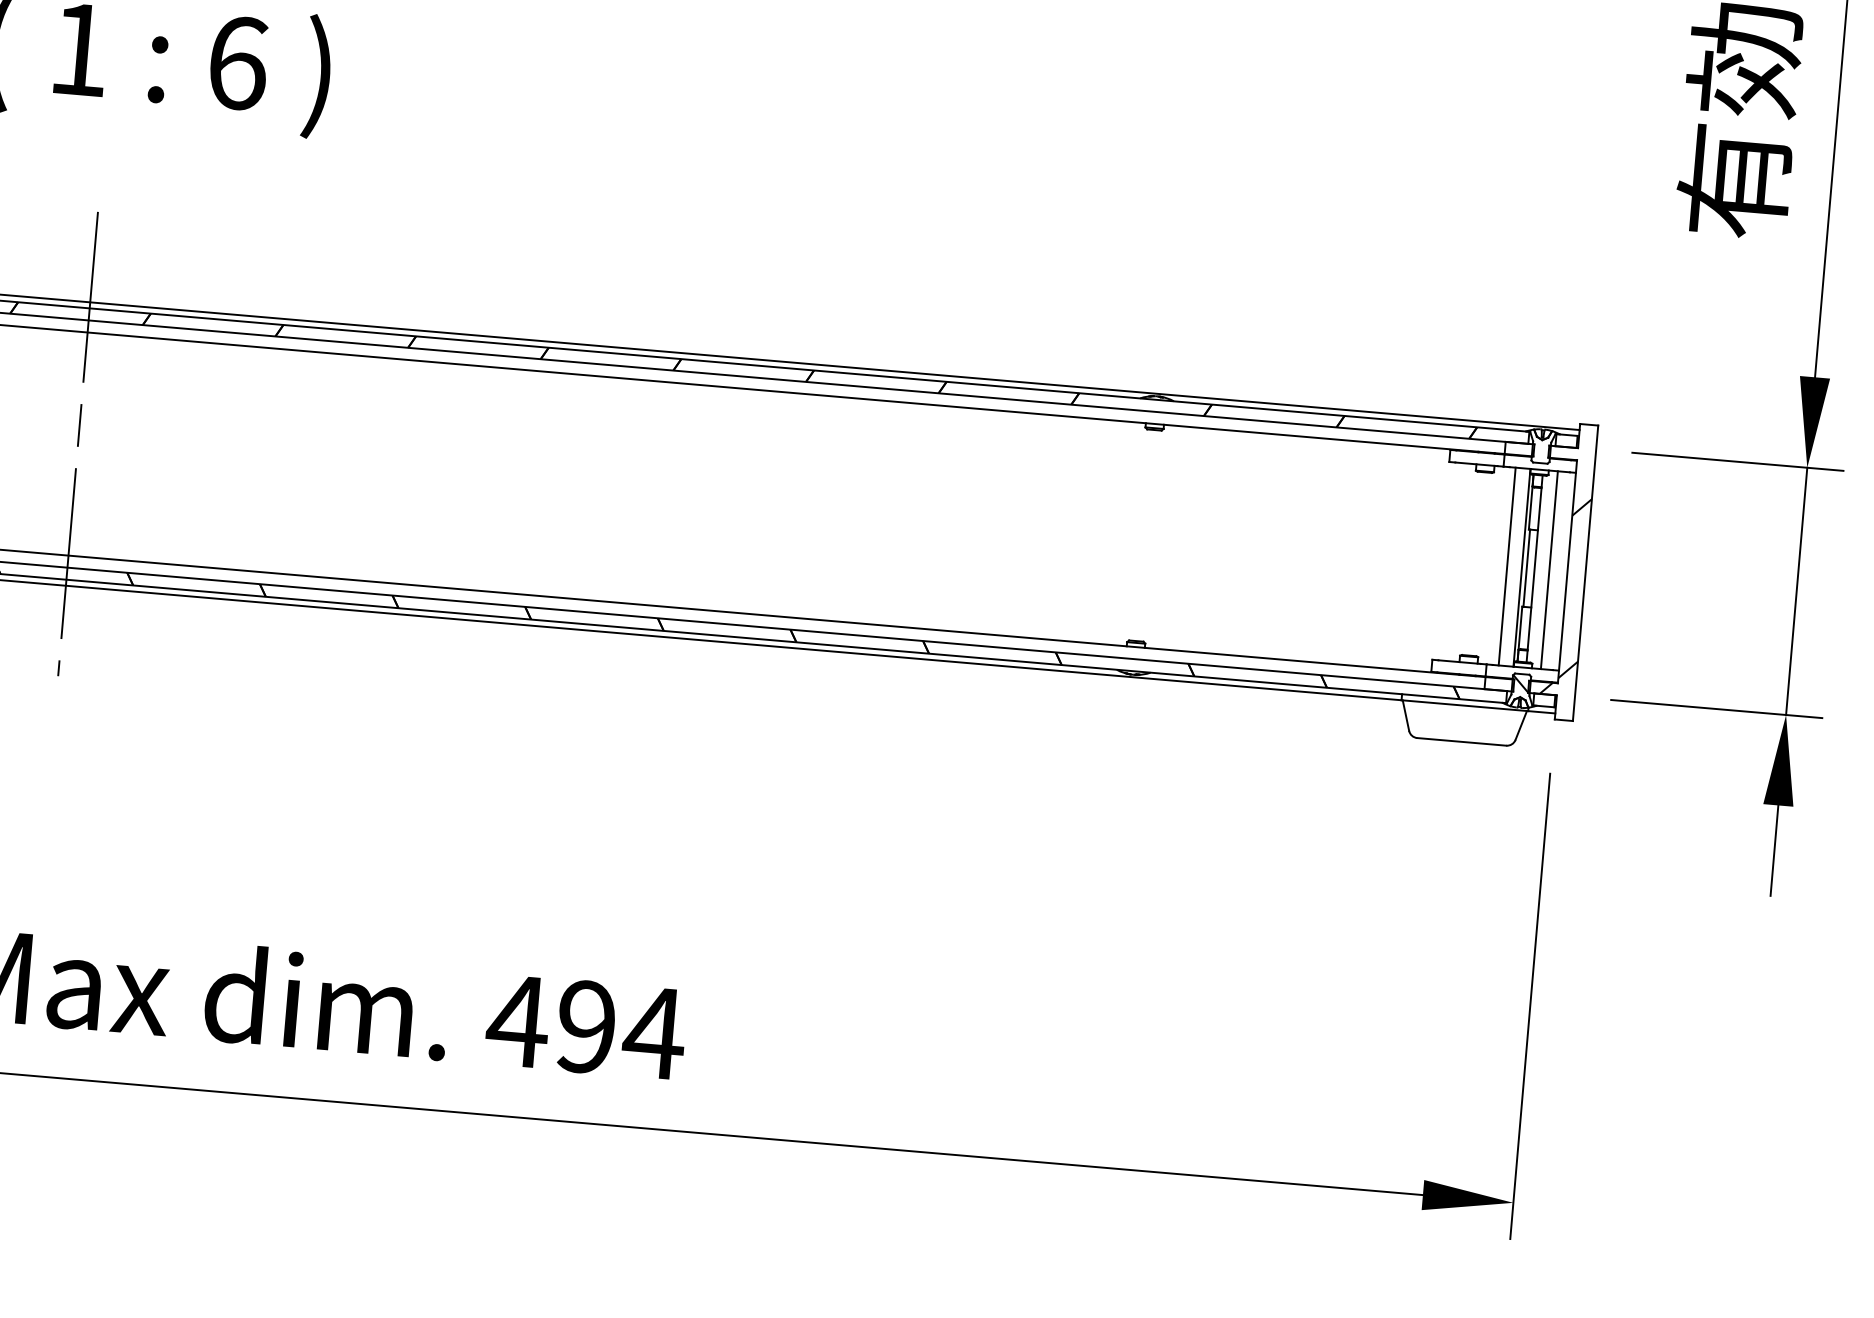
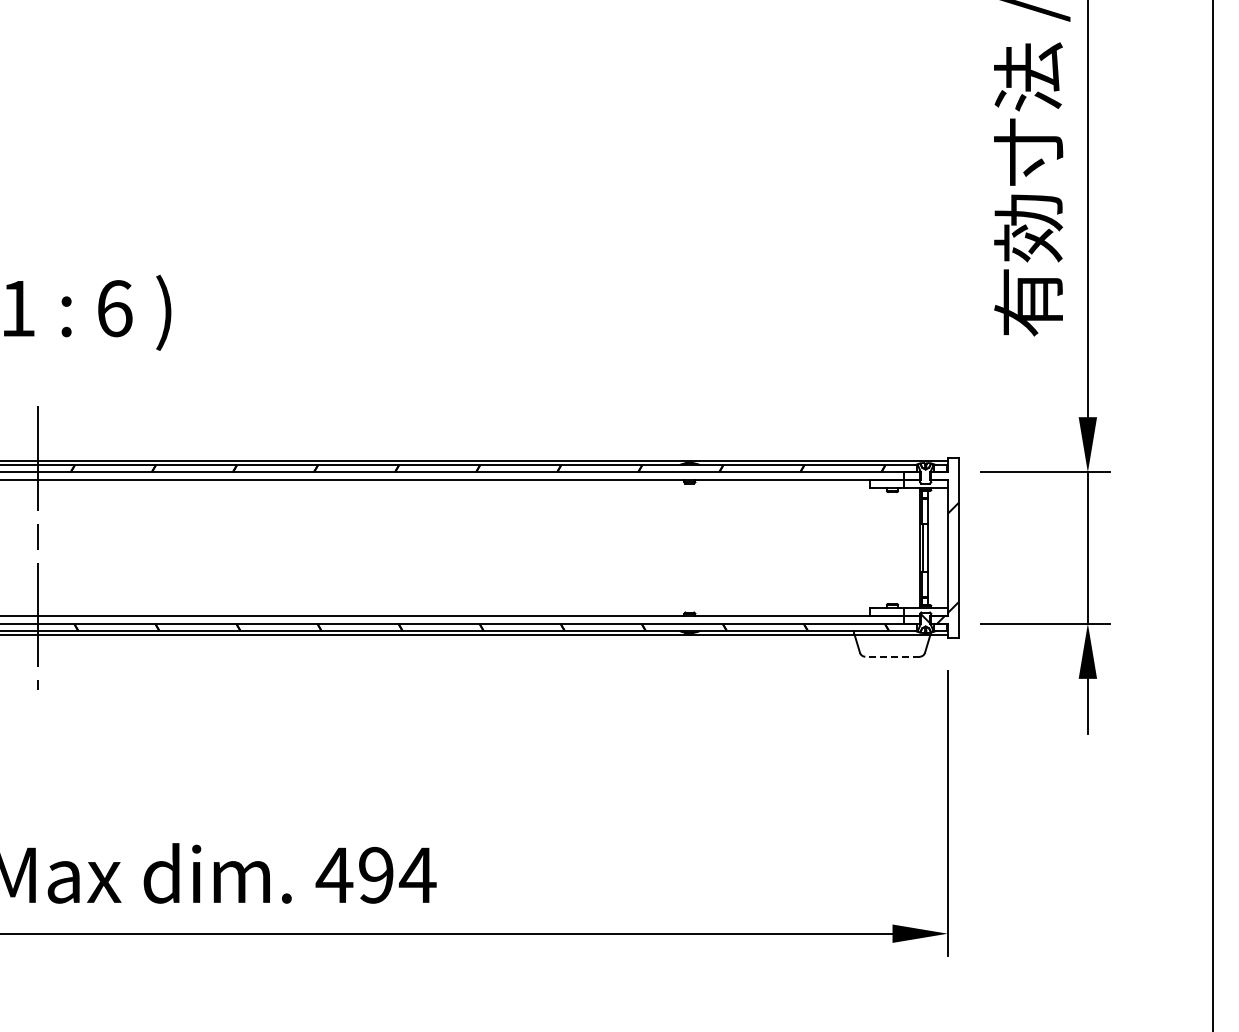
line: (1506, 565) -> (910, 547), removed
line: (1549, 569) -> (936, 547), removed
line: (1461, 741) -> (892, 656), solid -> dashed

